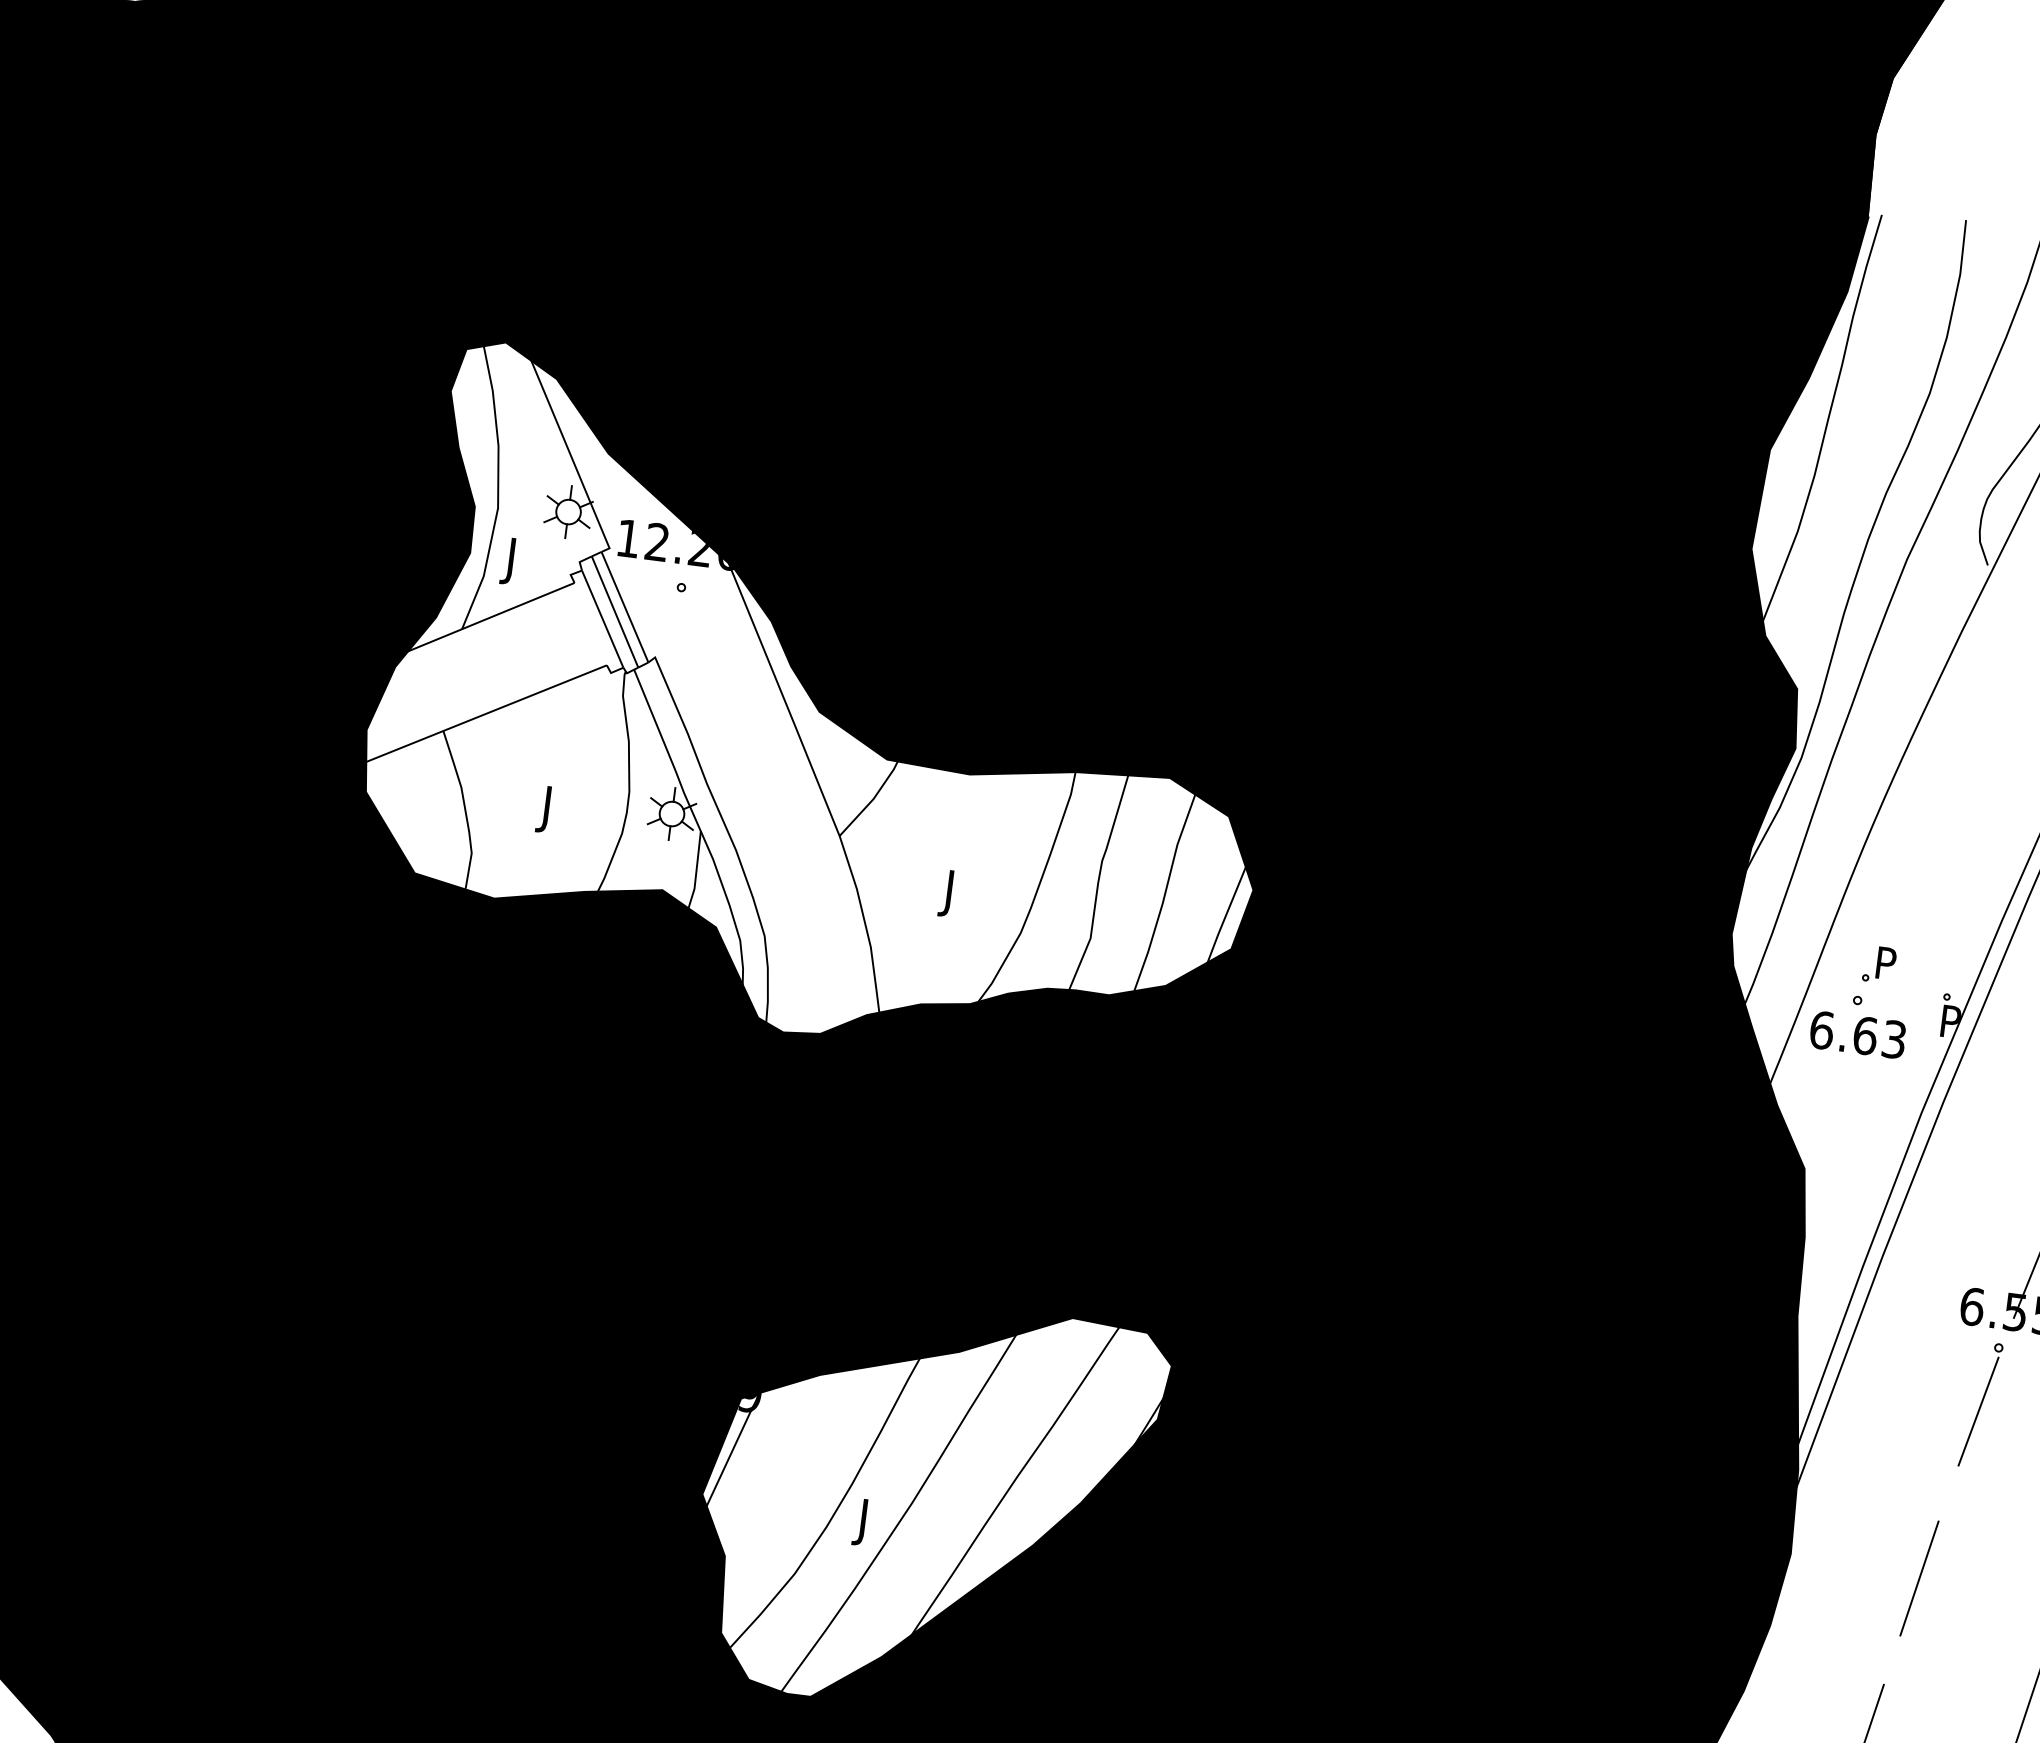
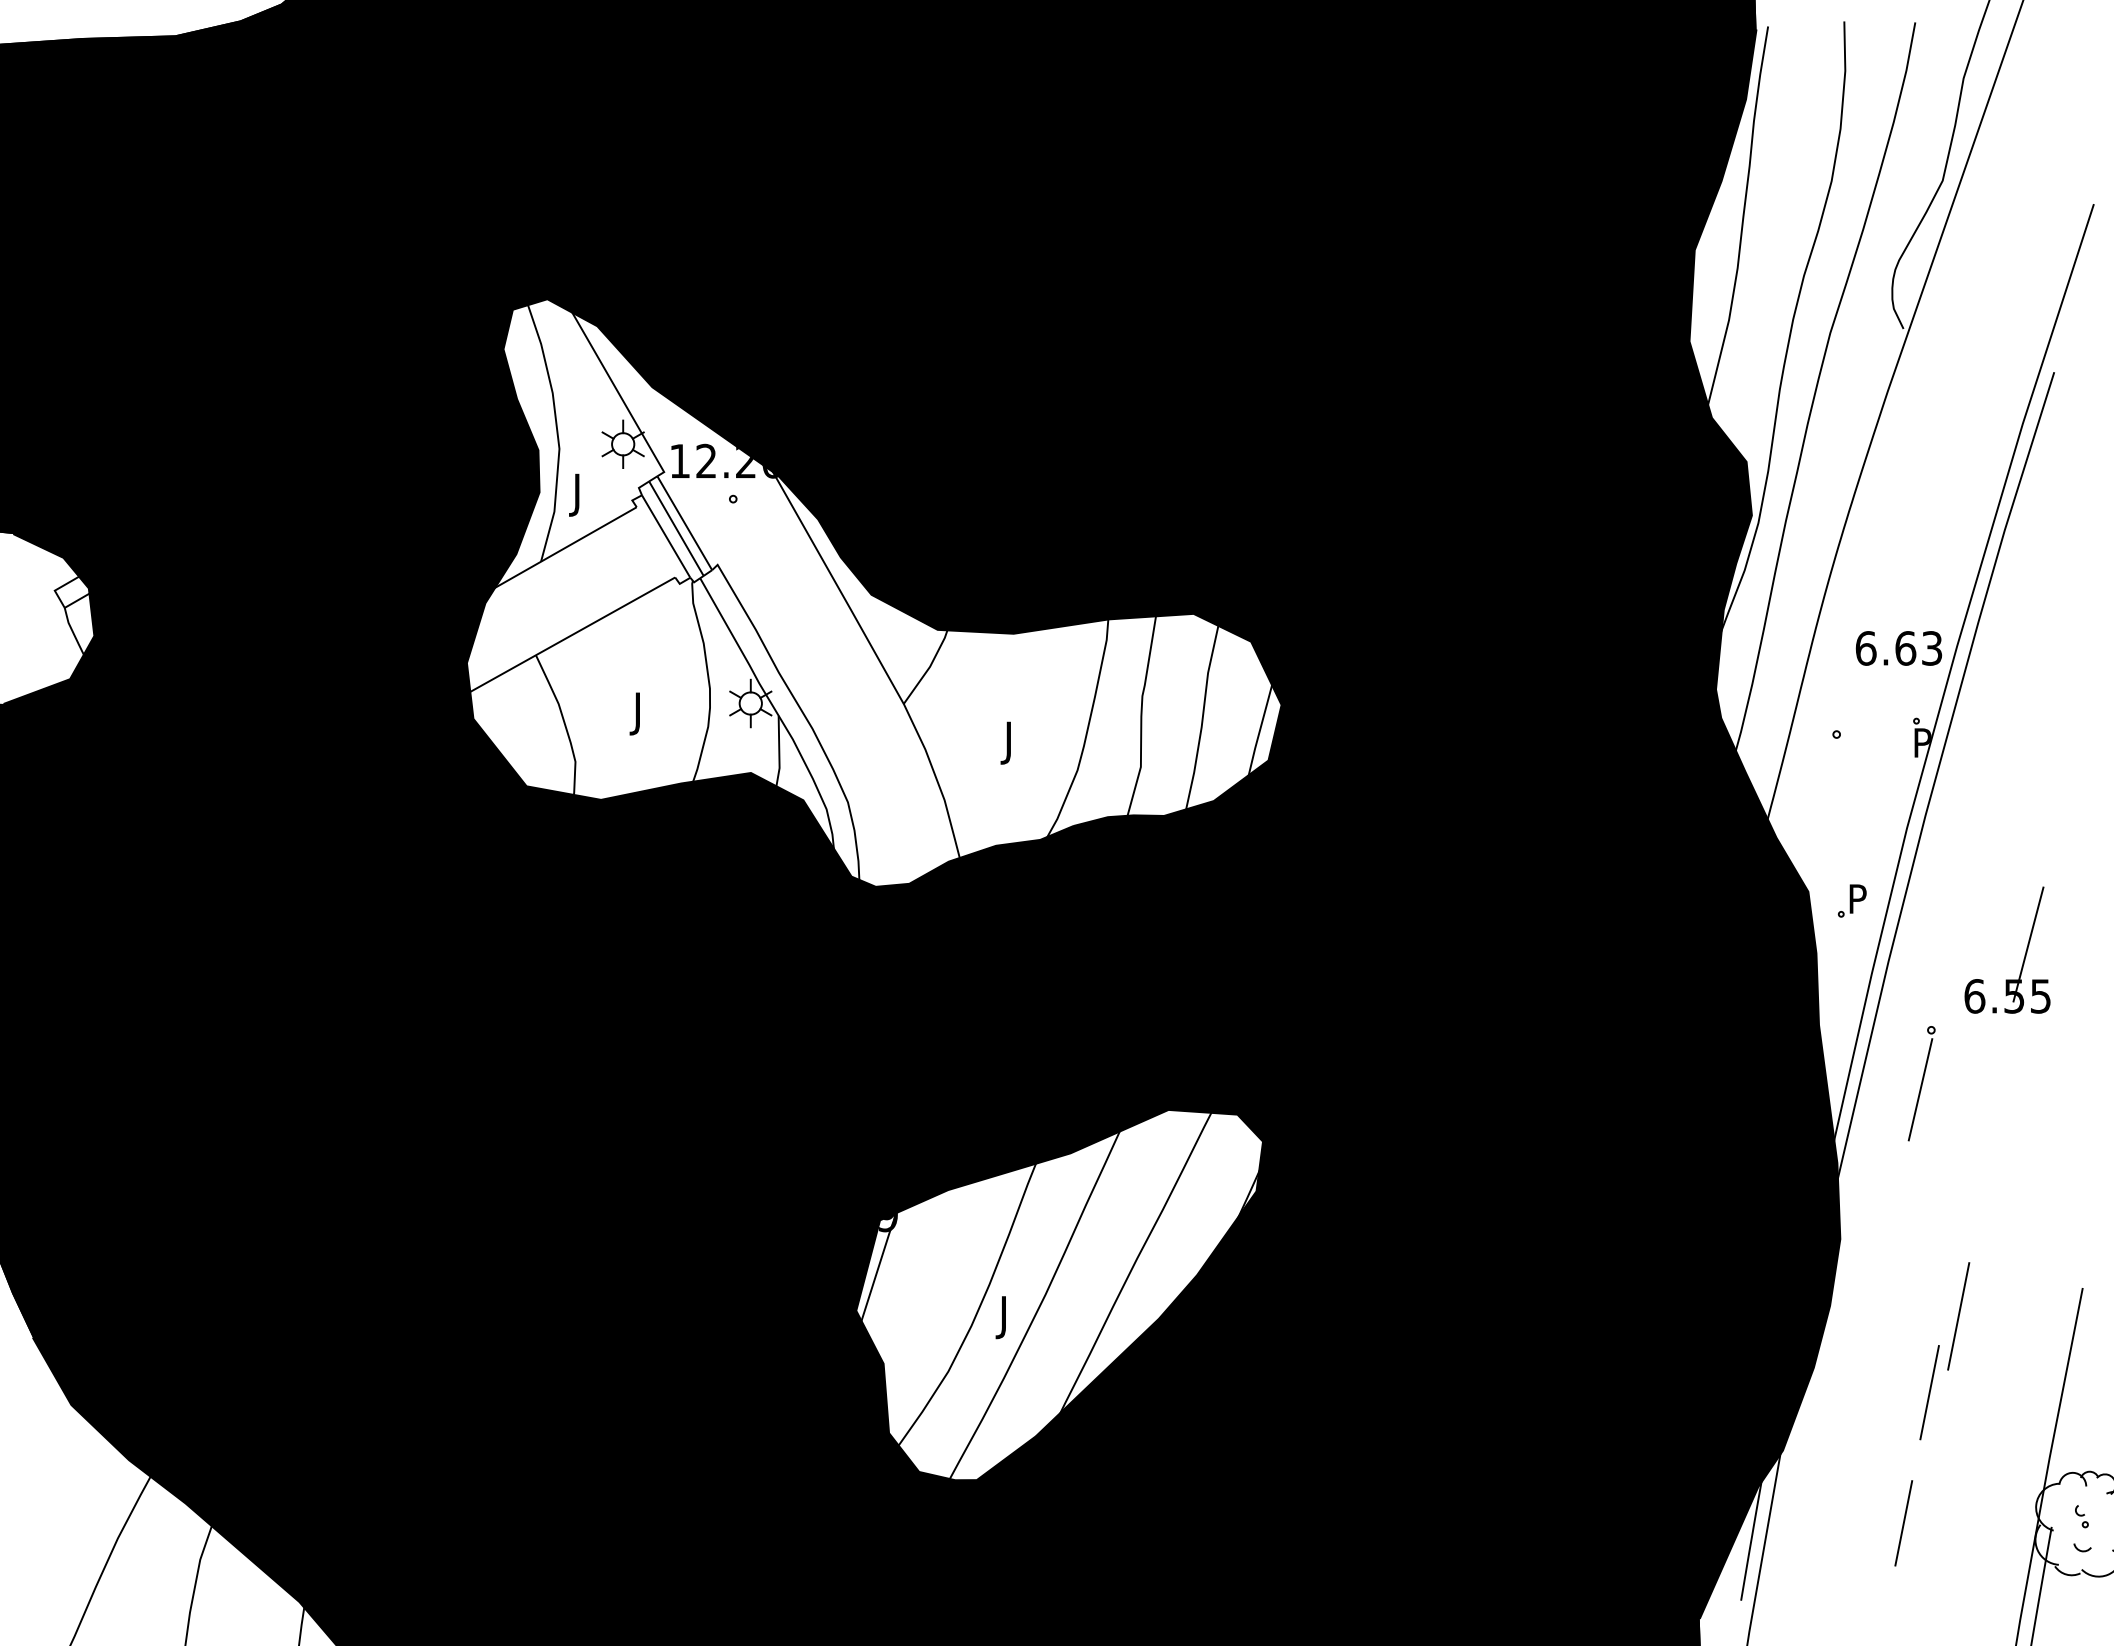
part: (1878, 964) -> (1851, 900), moved
text: (1857, 1034) -> (1898, 648), moved
part: (1980, 1404) -> (1921, 1083), moved
line: (1919, 1578) -> (1958, 1316), moved

